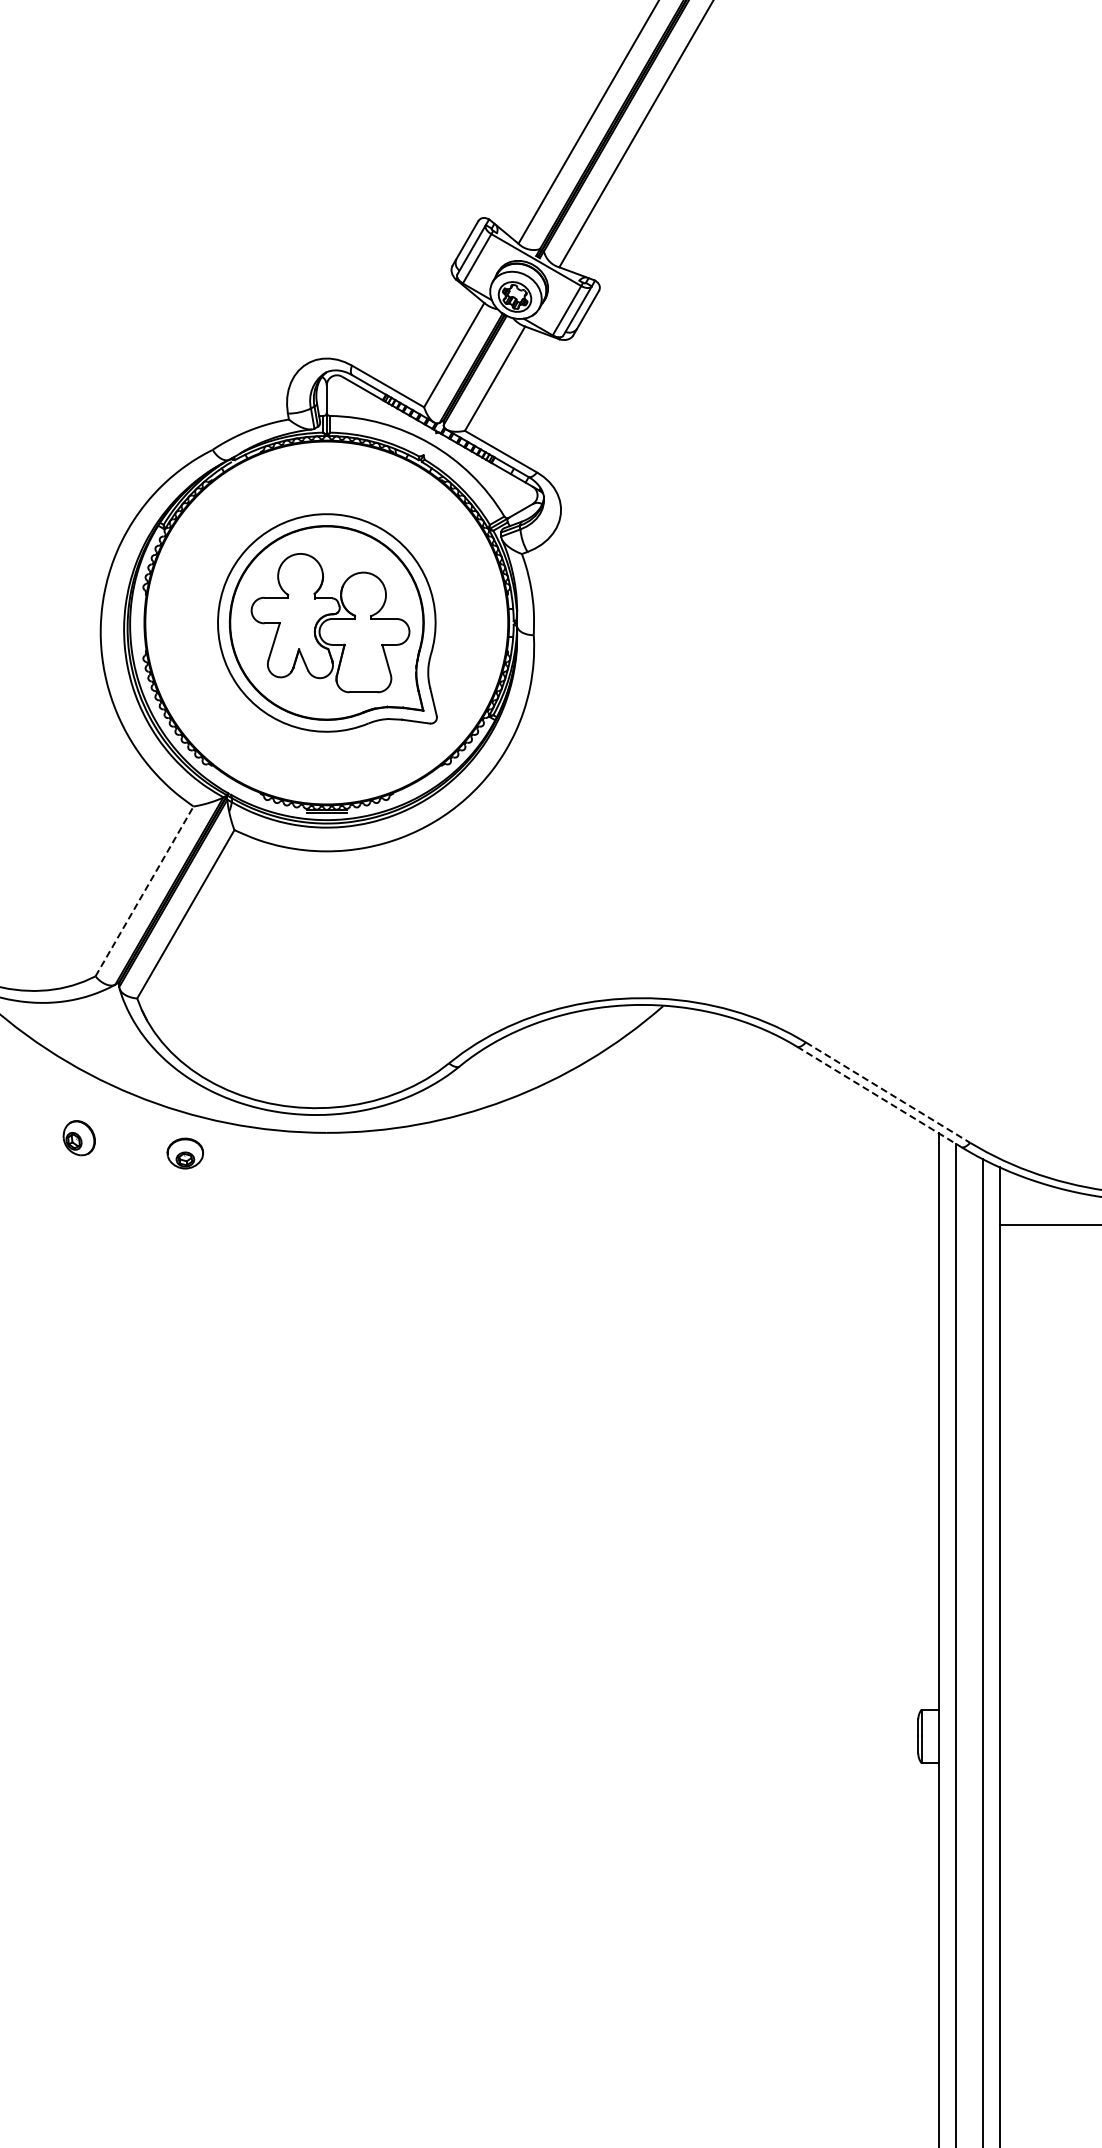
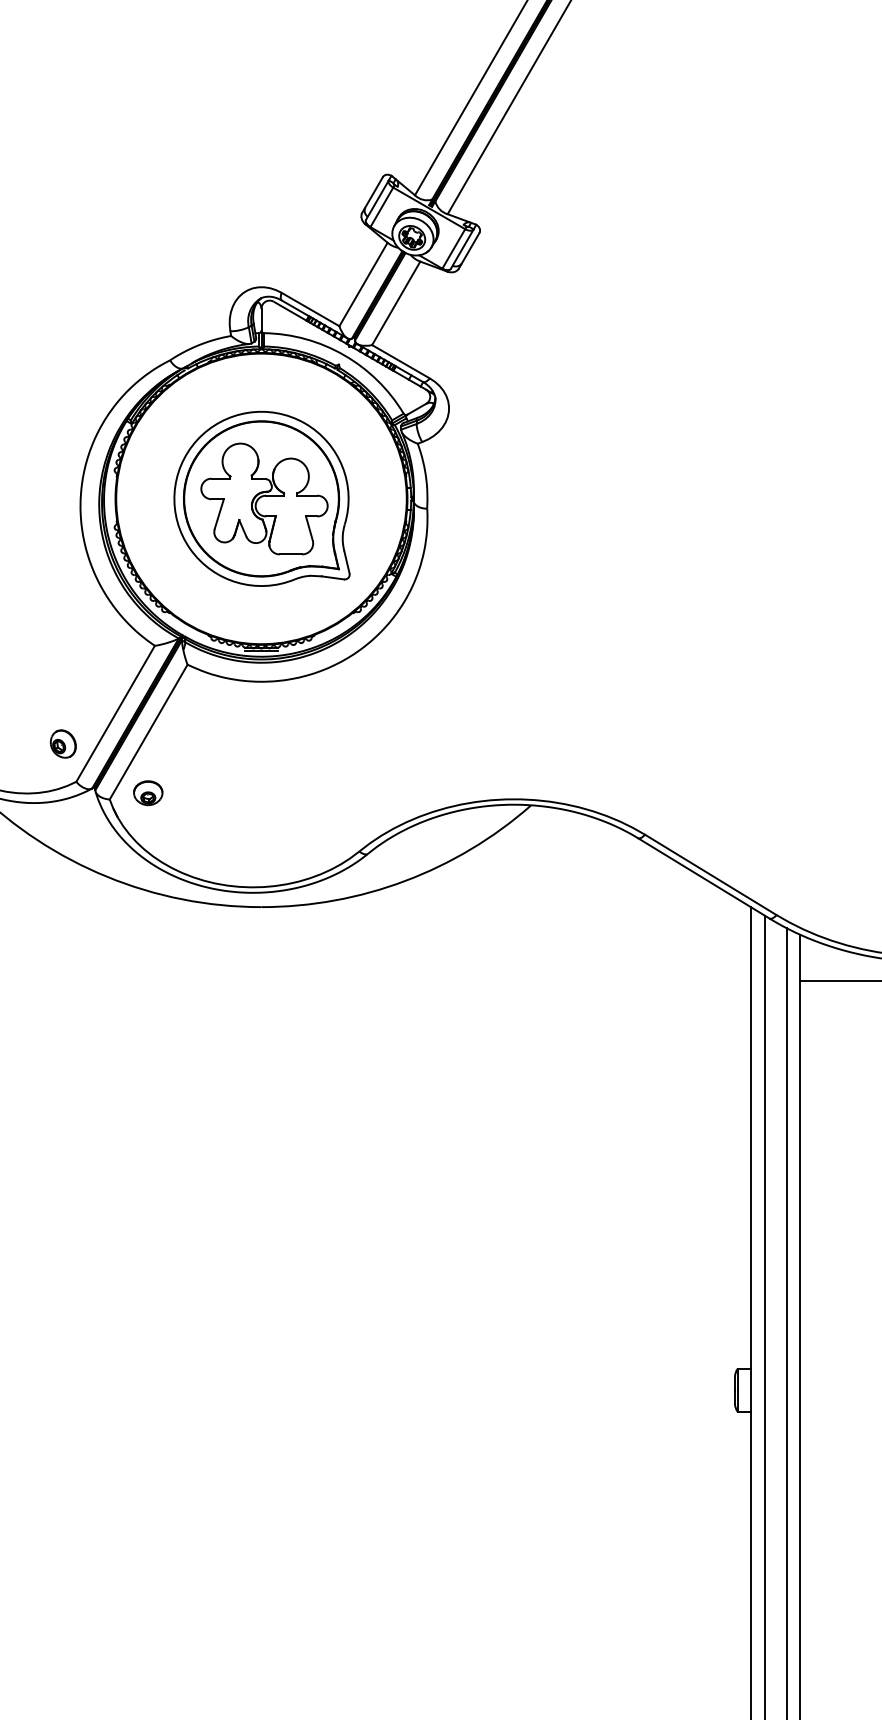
line: (144, 891) -> (115, 713), dashed -> solid
line: (888, 1092) -> (711, 874), dashed -> solid
line: (879, 1097) -> (703, 878), dashed -> solid
part: (78, 1138) -> (62, 744), moved
part: (184, 1153) -> (147, 793), moved

